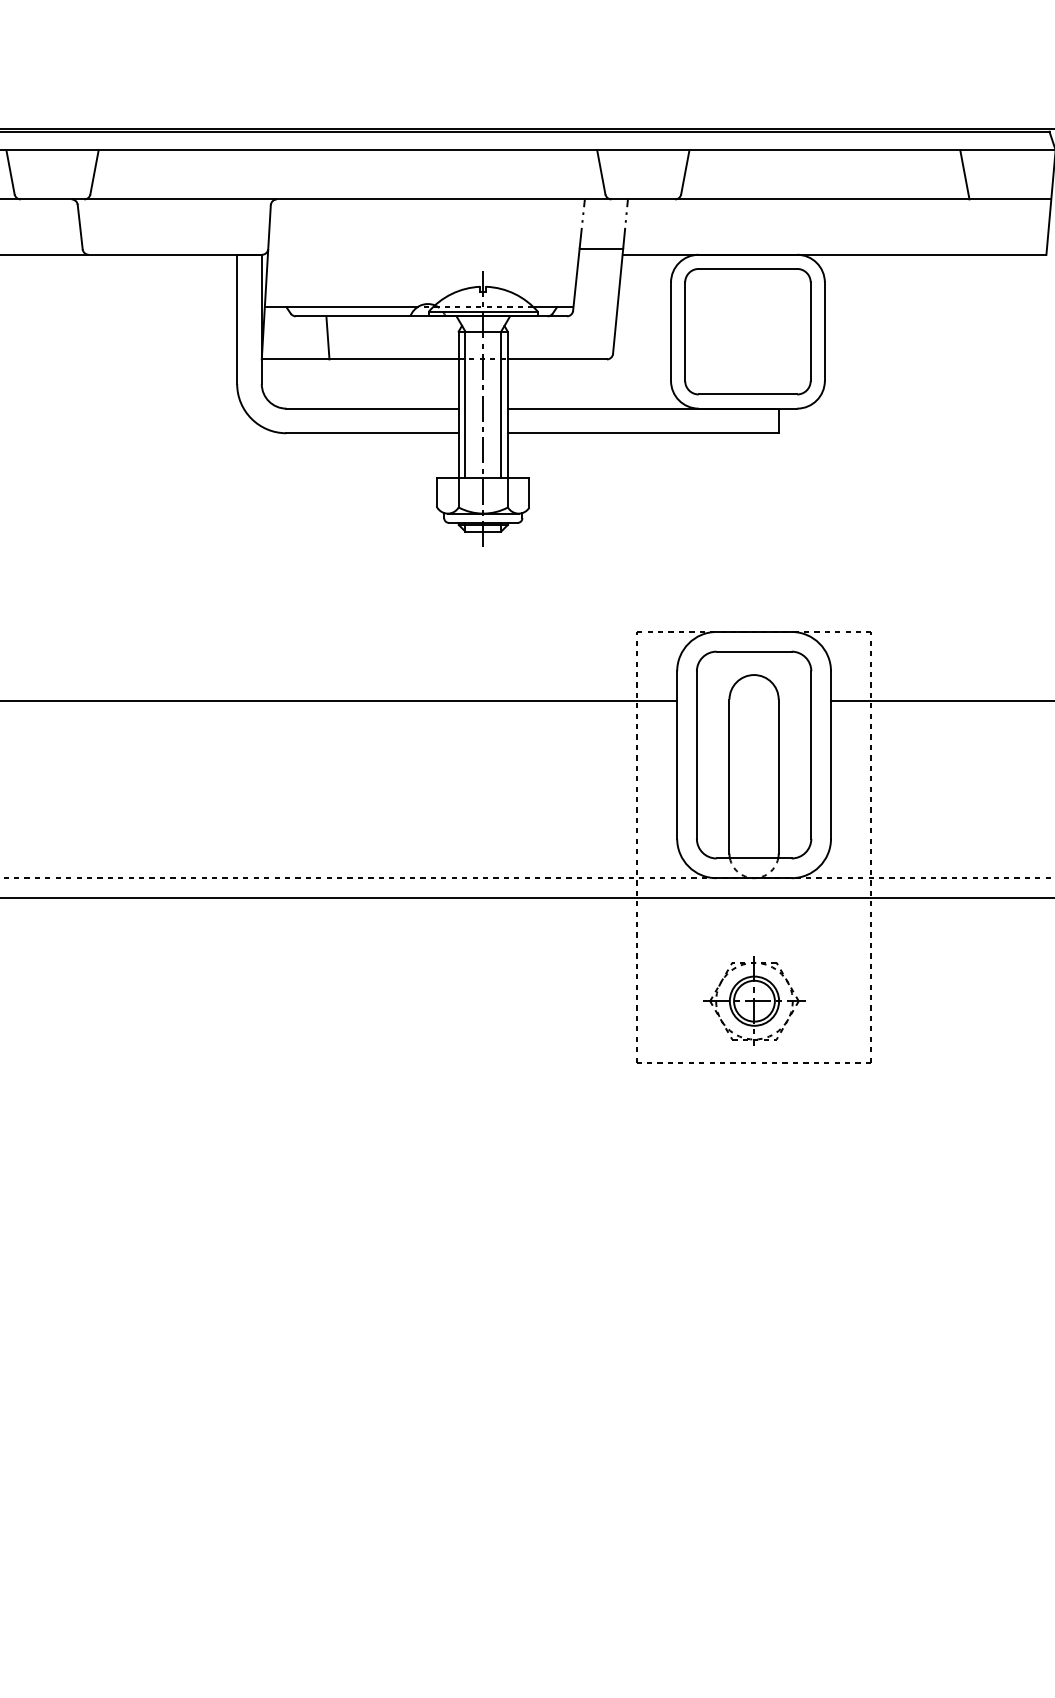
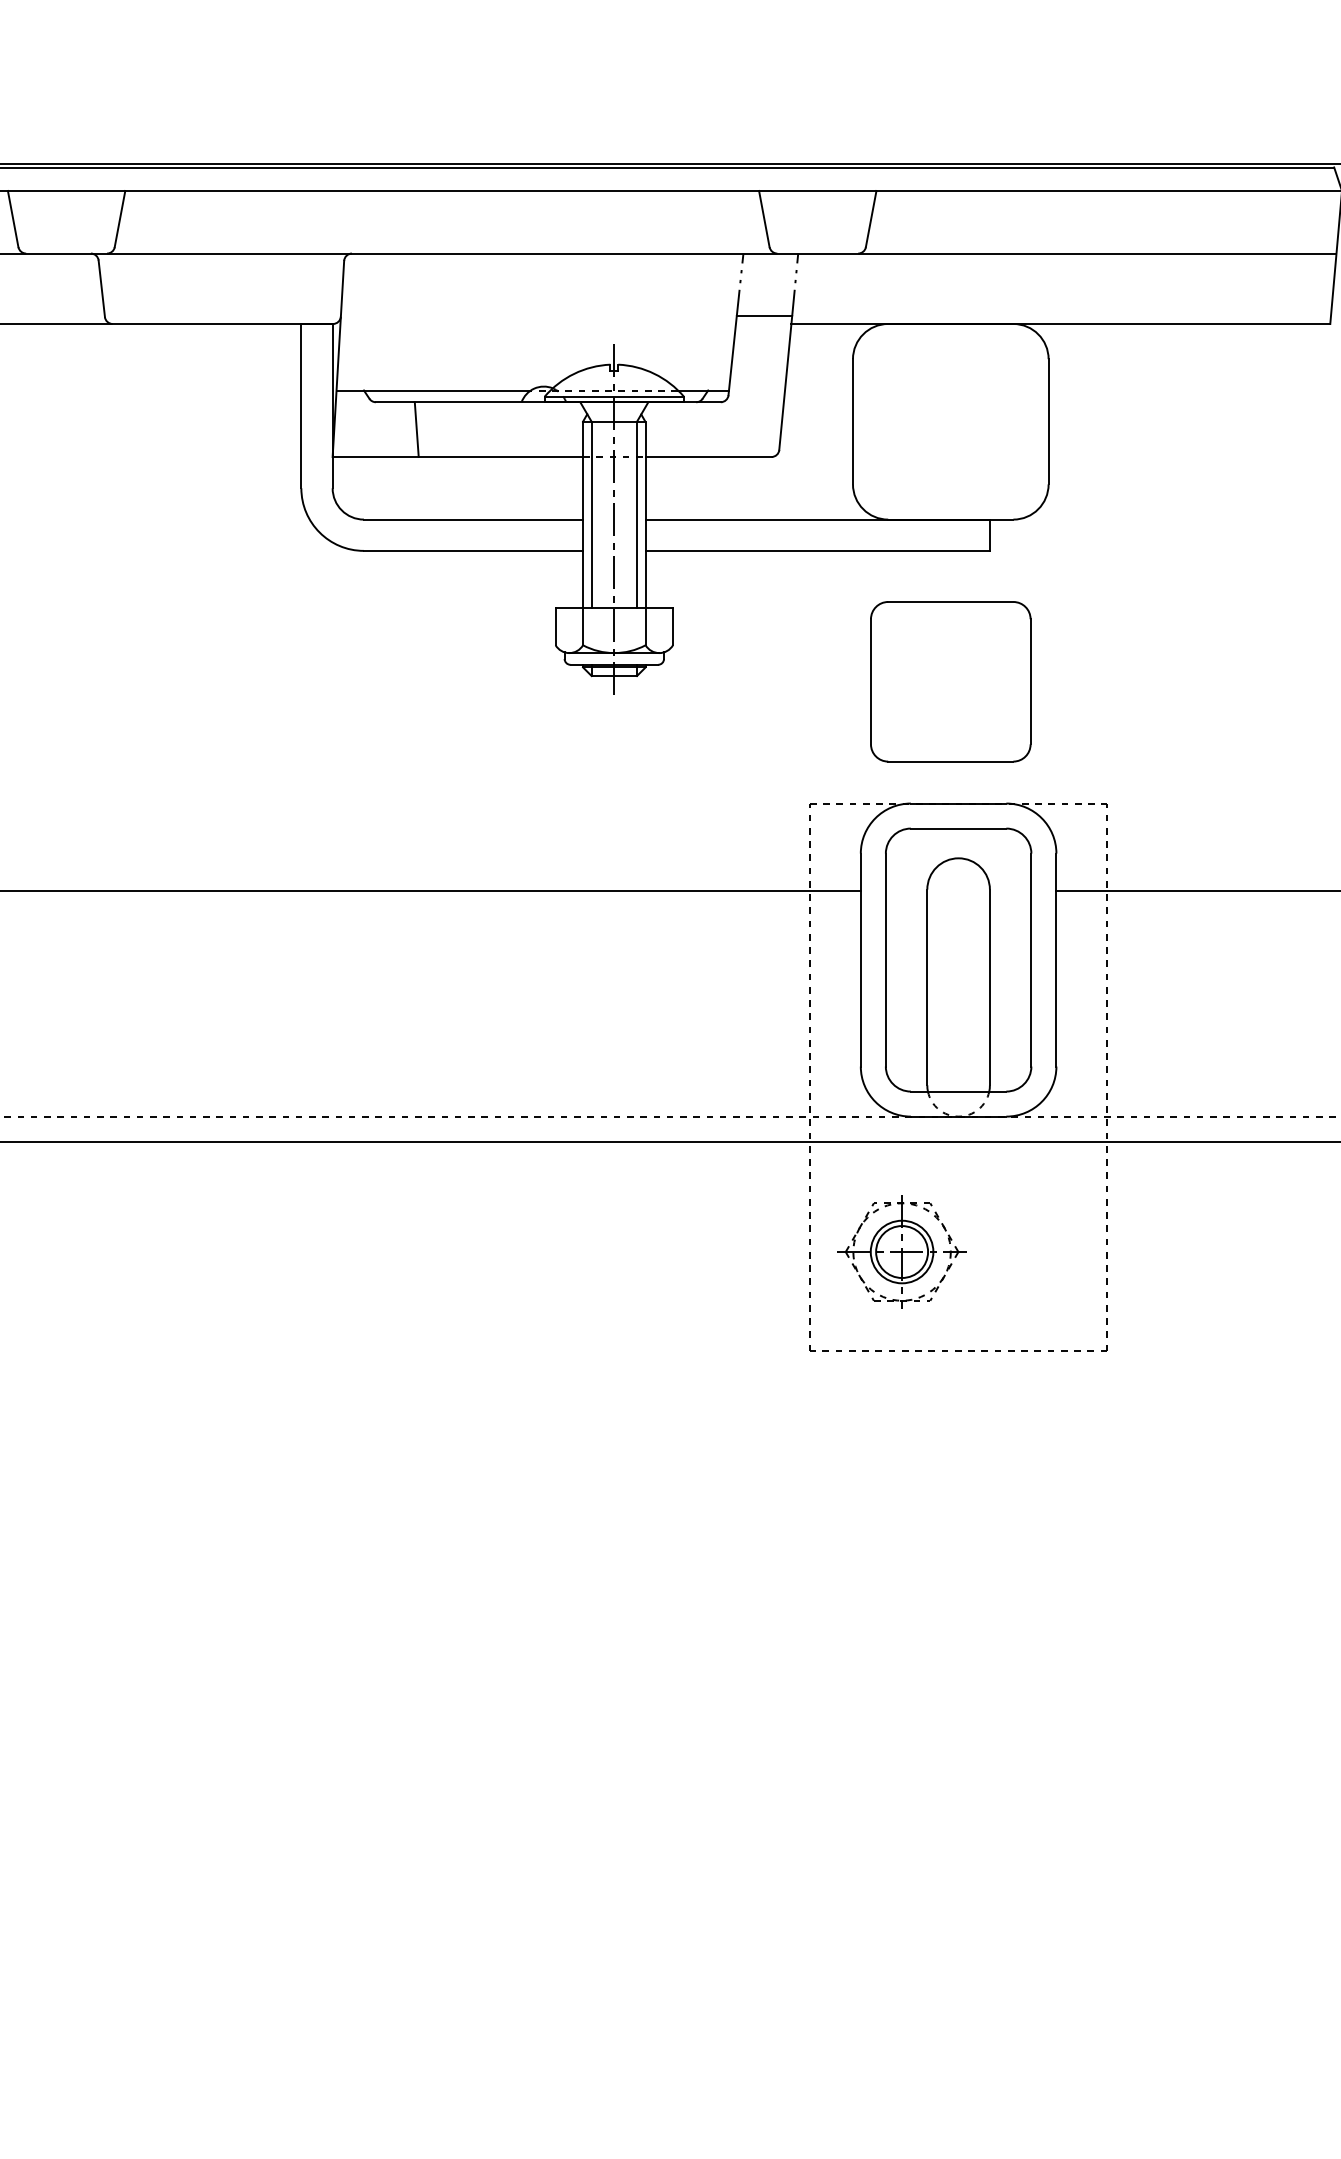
line: (964, 174) -> (1226, 221), removed
part: (747, 331) -> (950, 681), moved
part: (754, 1000) -> (901, 1251), moved

